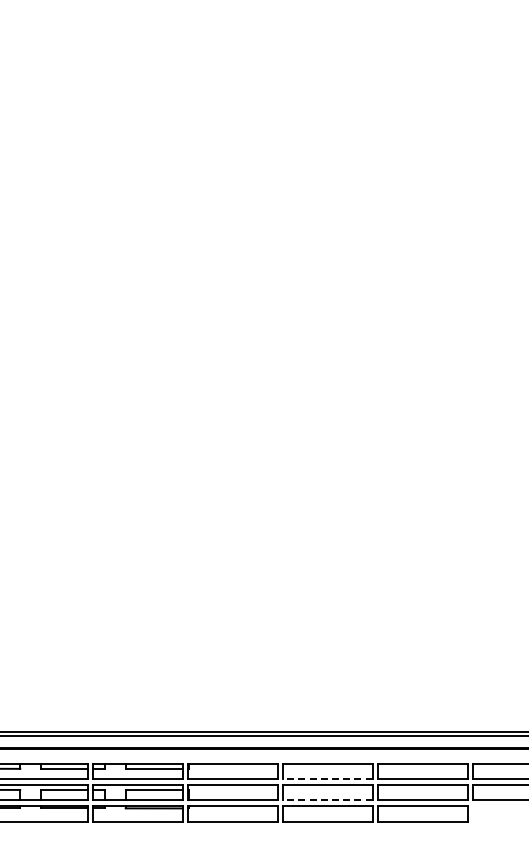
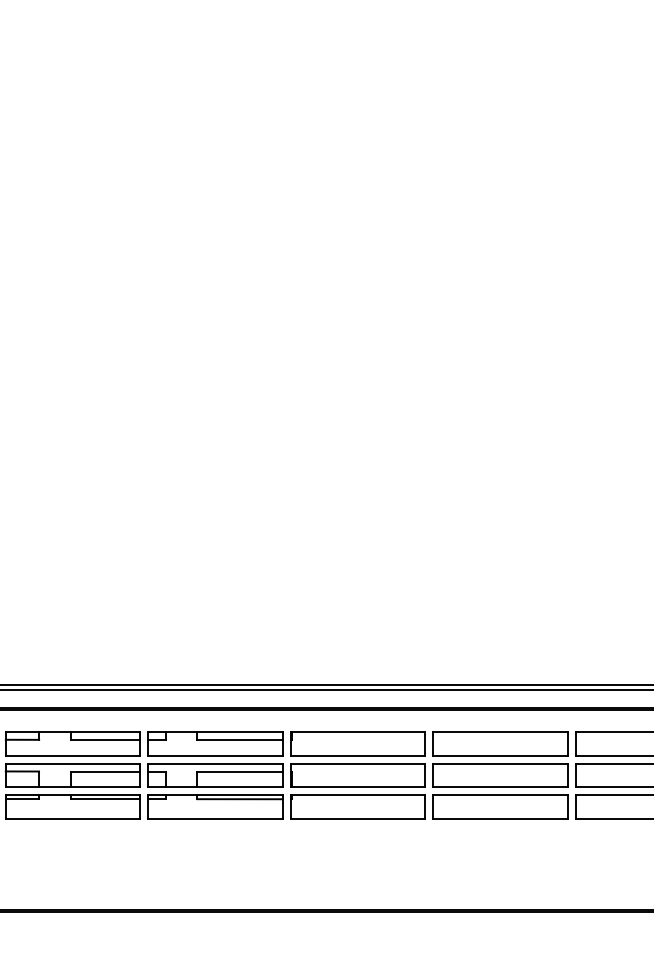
line: (327, 779) -> (500, 755), dashed -> solid
line: (327, 800) -> (500, 787), dashed -> solid

